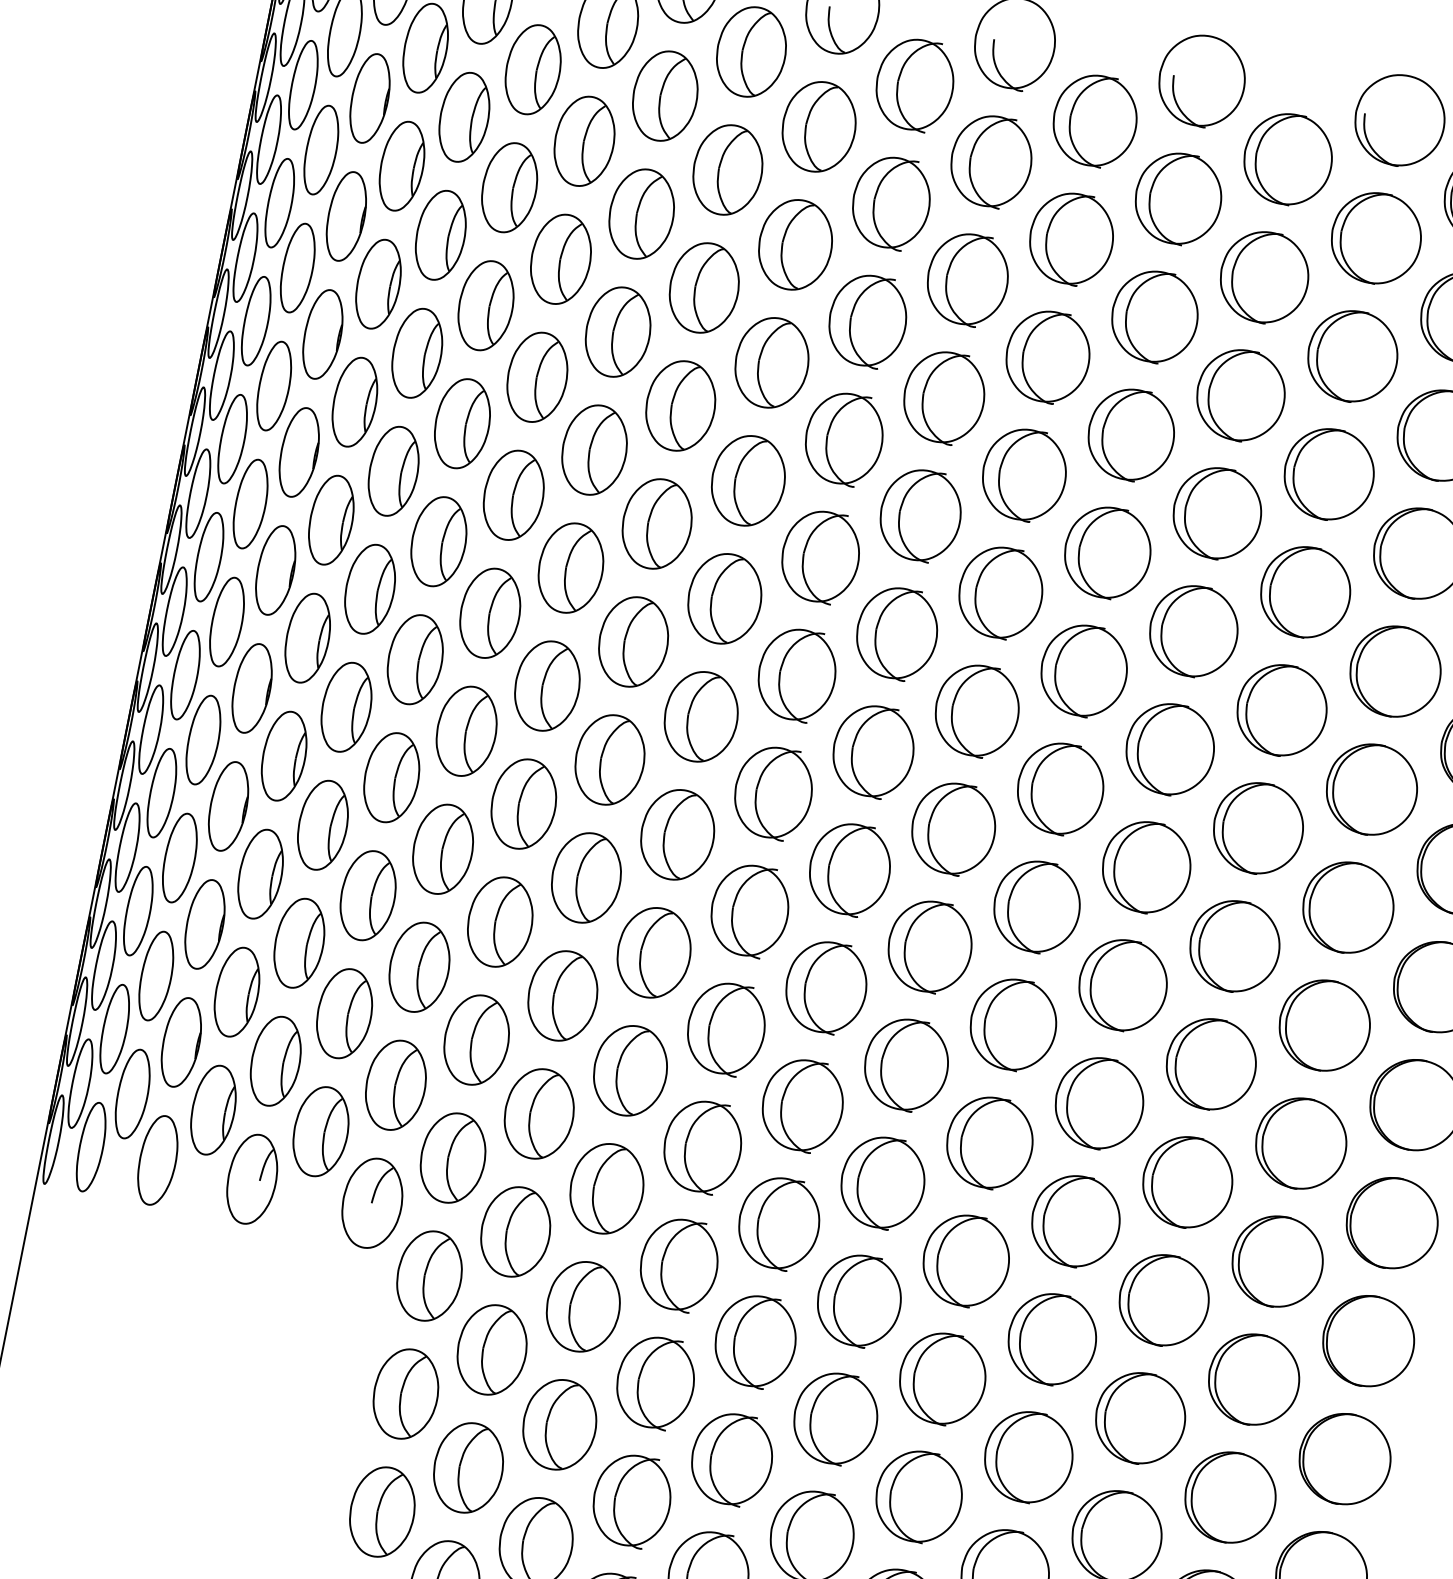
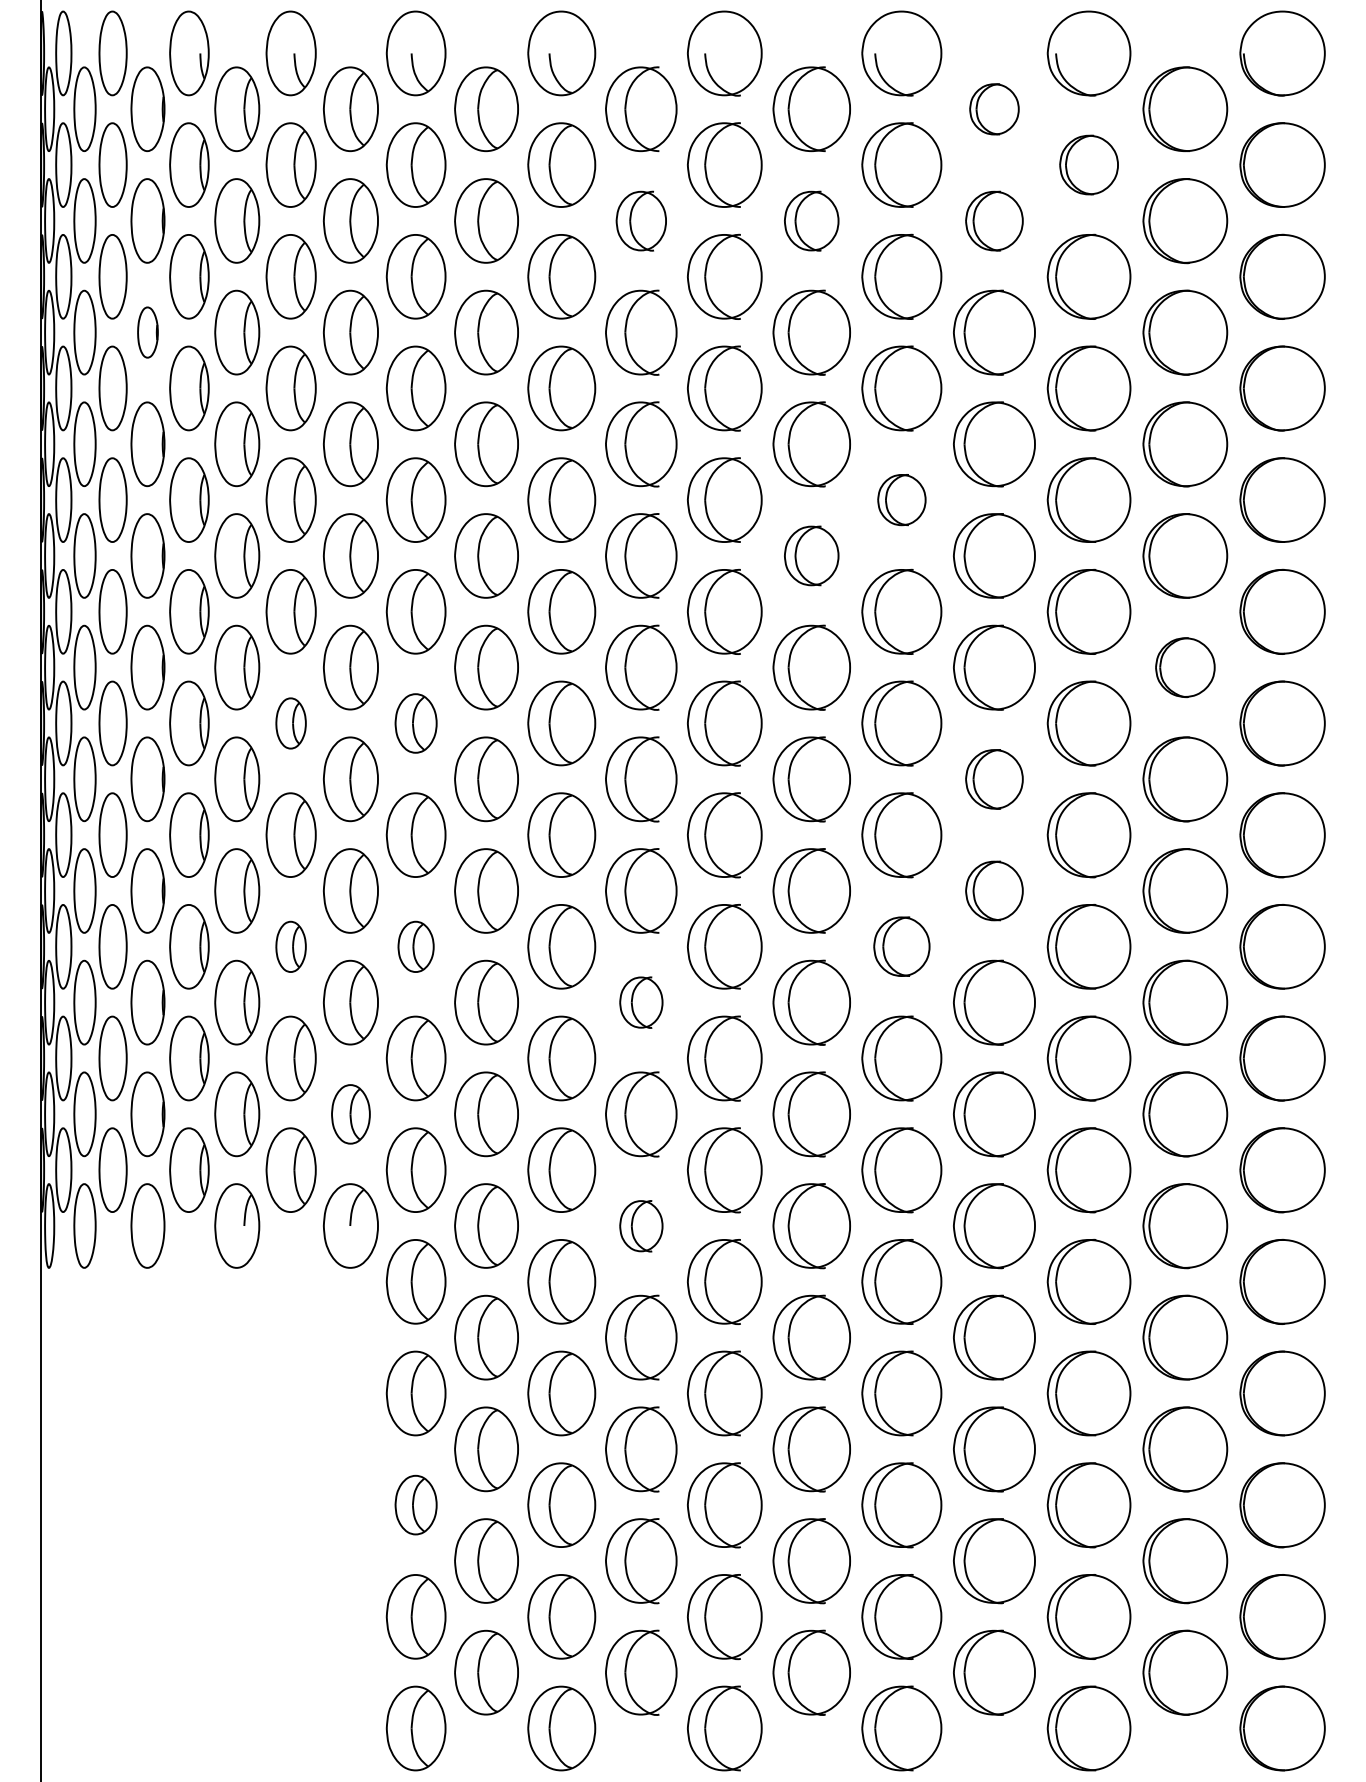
part: (1288, 159) -> (994, 109), size x0.6
part: (891, 203) -> (641, 221), size x0.7
part: (346, 216) -> (147, 332), size x0.6
part: (1375, 237) -> (1088, 164), size x0.7
part: (1071, 239) -> (811, 221), size x0.7
part: (1264, 277) -> (994, 221), size x0.7
part: (1107, 552) -> (901, 499), size x0.6
part: (1000, 592) -> (811, 555), size x0.7
part: (414, 659) -> (290, 723), size x0.6
part: (546, 686) -> (415, 723), size x0.7
part: (1372, 789) -> (1185, 667), size x0.7
part: (1146, 867) -> (994, 779), size x0.7
part: (367, 895) -> (290, 946), size x0.6
part: (499, 921) -> (415, 946), size x0.6
part: (1123, 984) -> (994, 890), size x0.7
part: (1013, 1024) -> (901, 946), size x0.7
part: (726, 1028) -> (641, 1002), size x0.6
part: (395, 1085) -> (350, 1114), size x0.7
part: (679, 1265) -> (641, 1226), size x0.6
part: (381, 1511) -> (415, 1504), size x0.7

